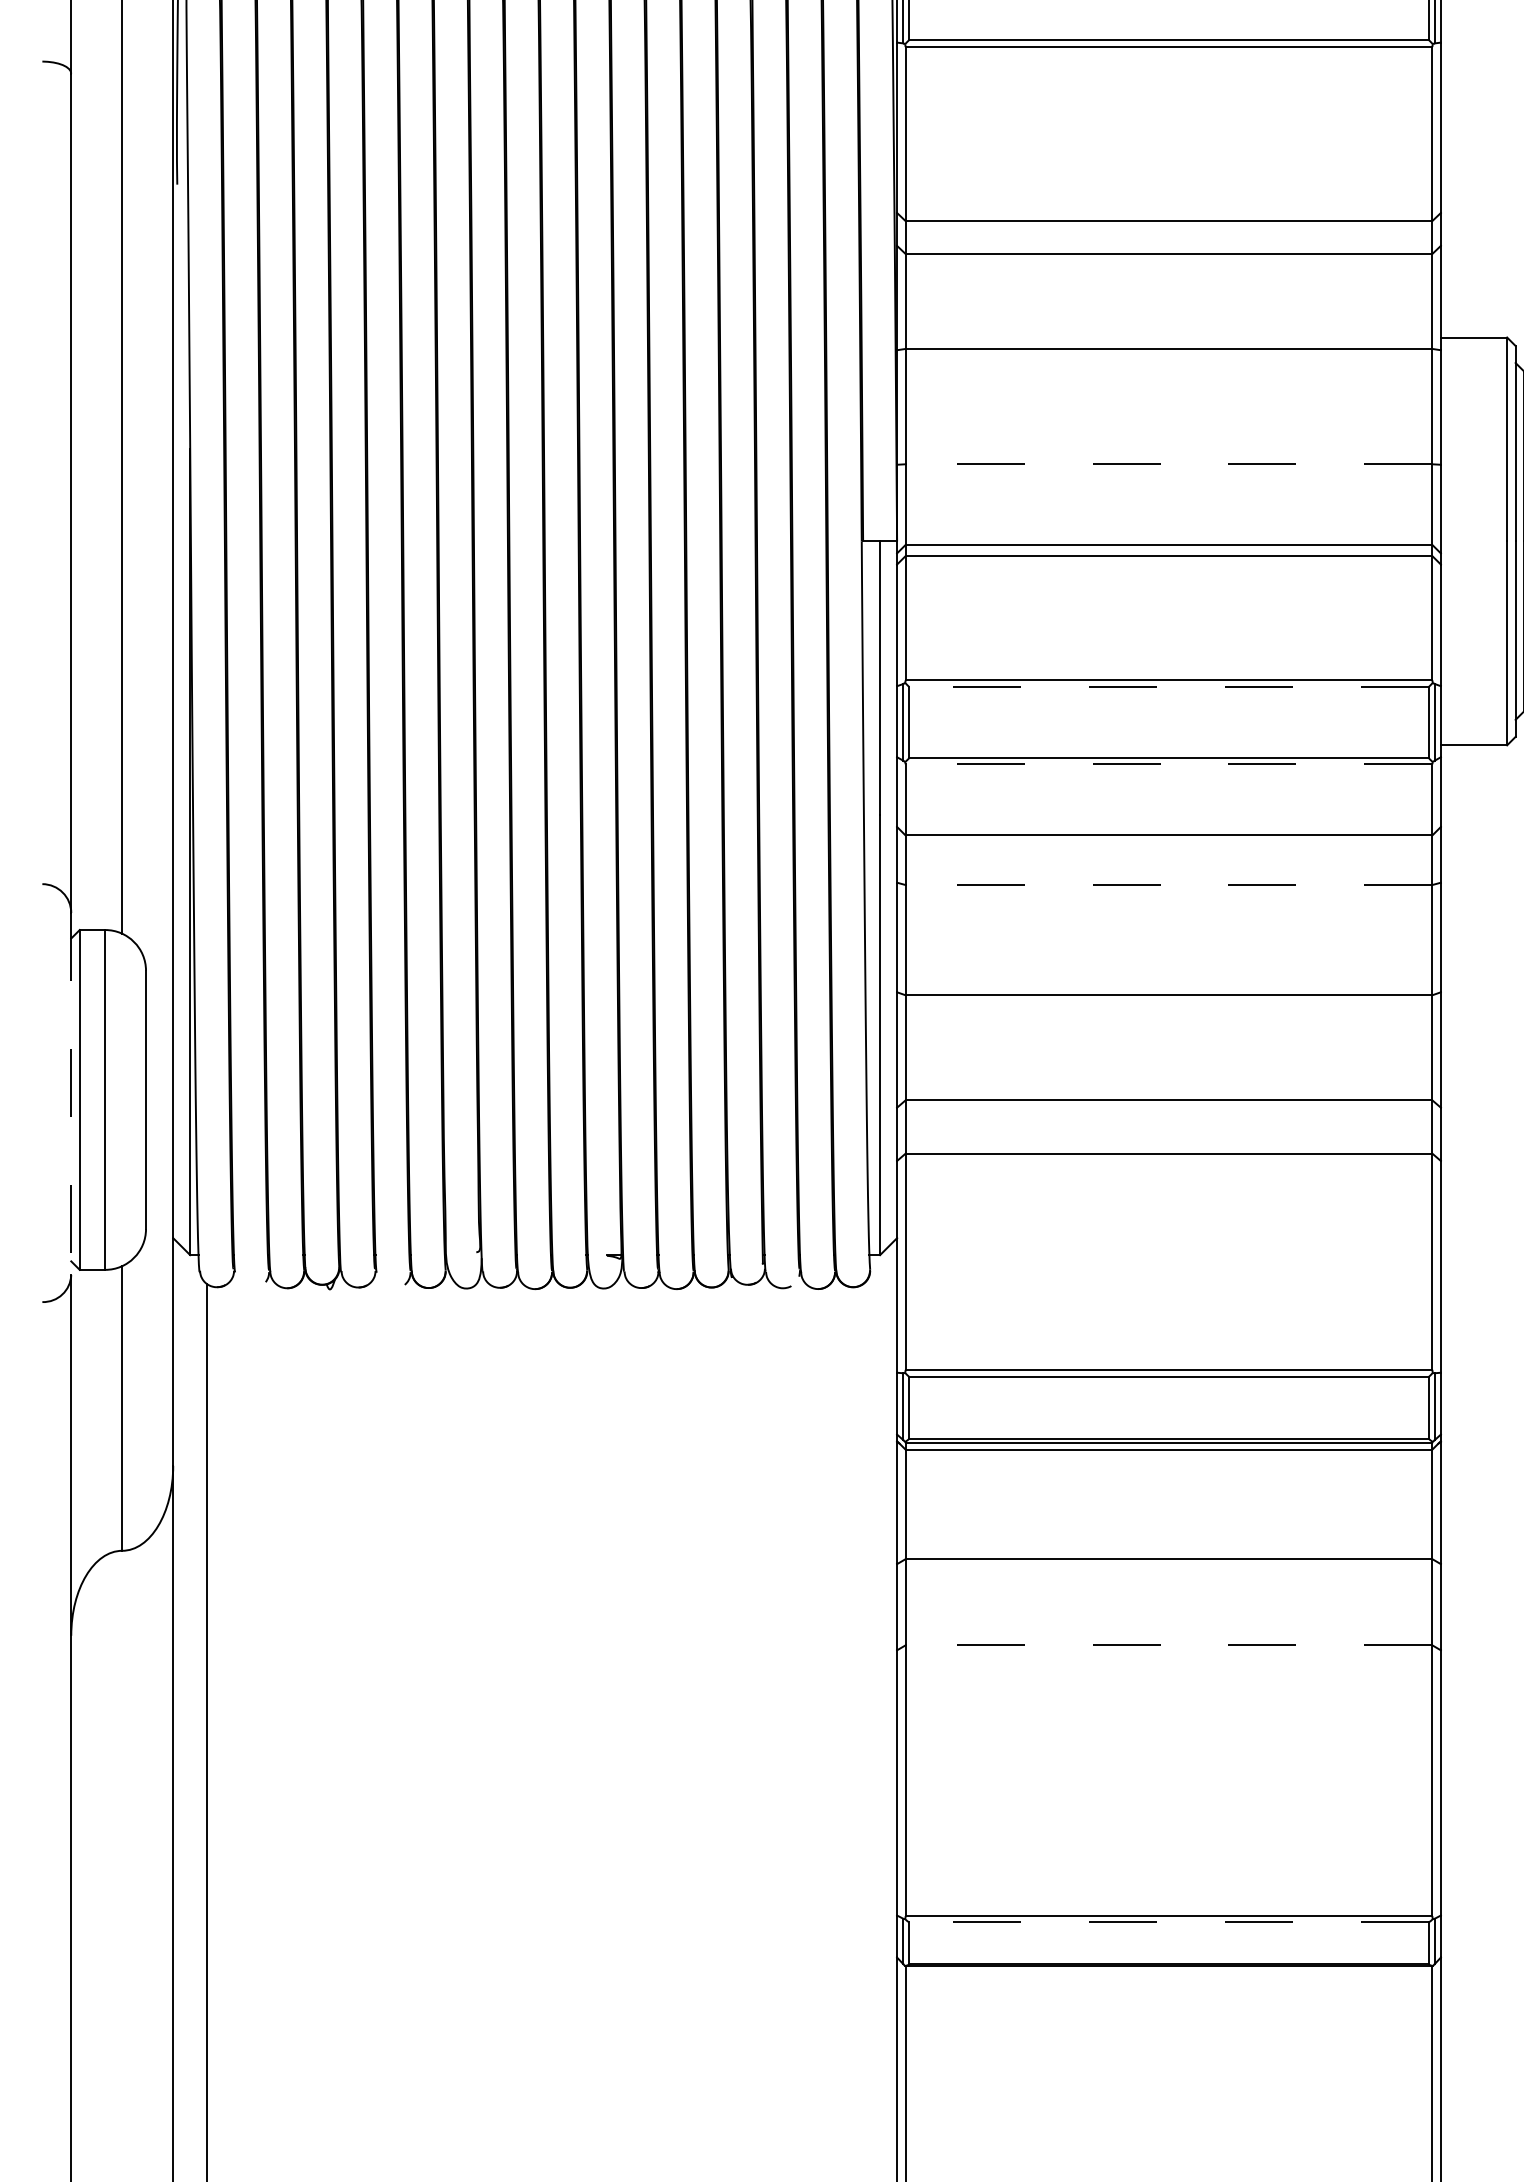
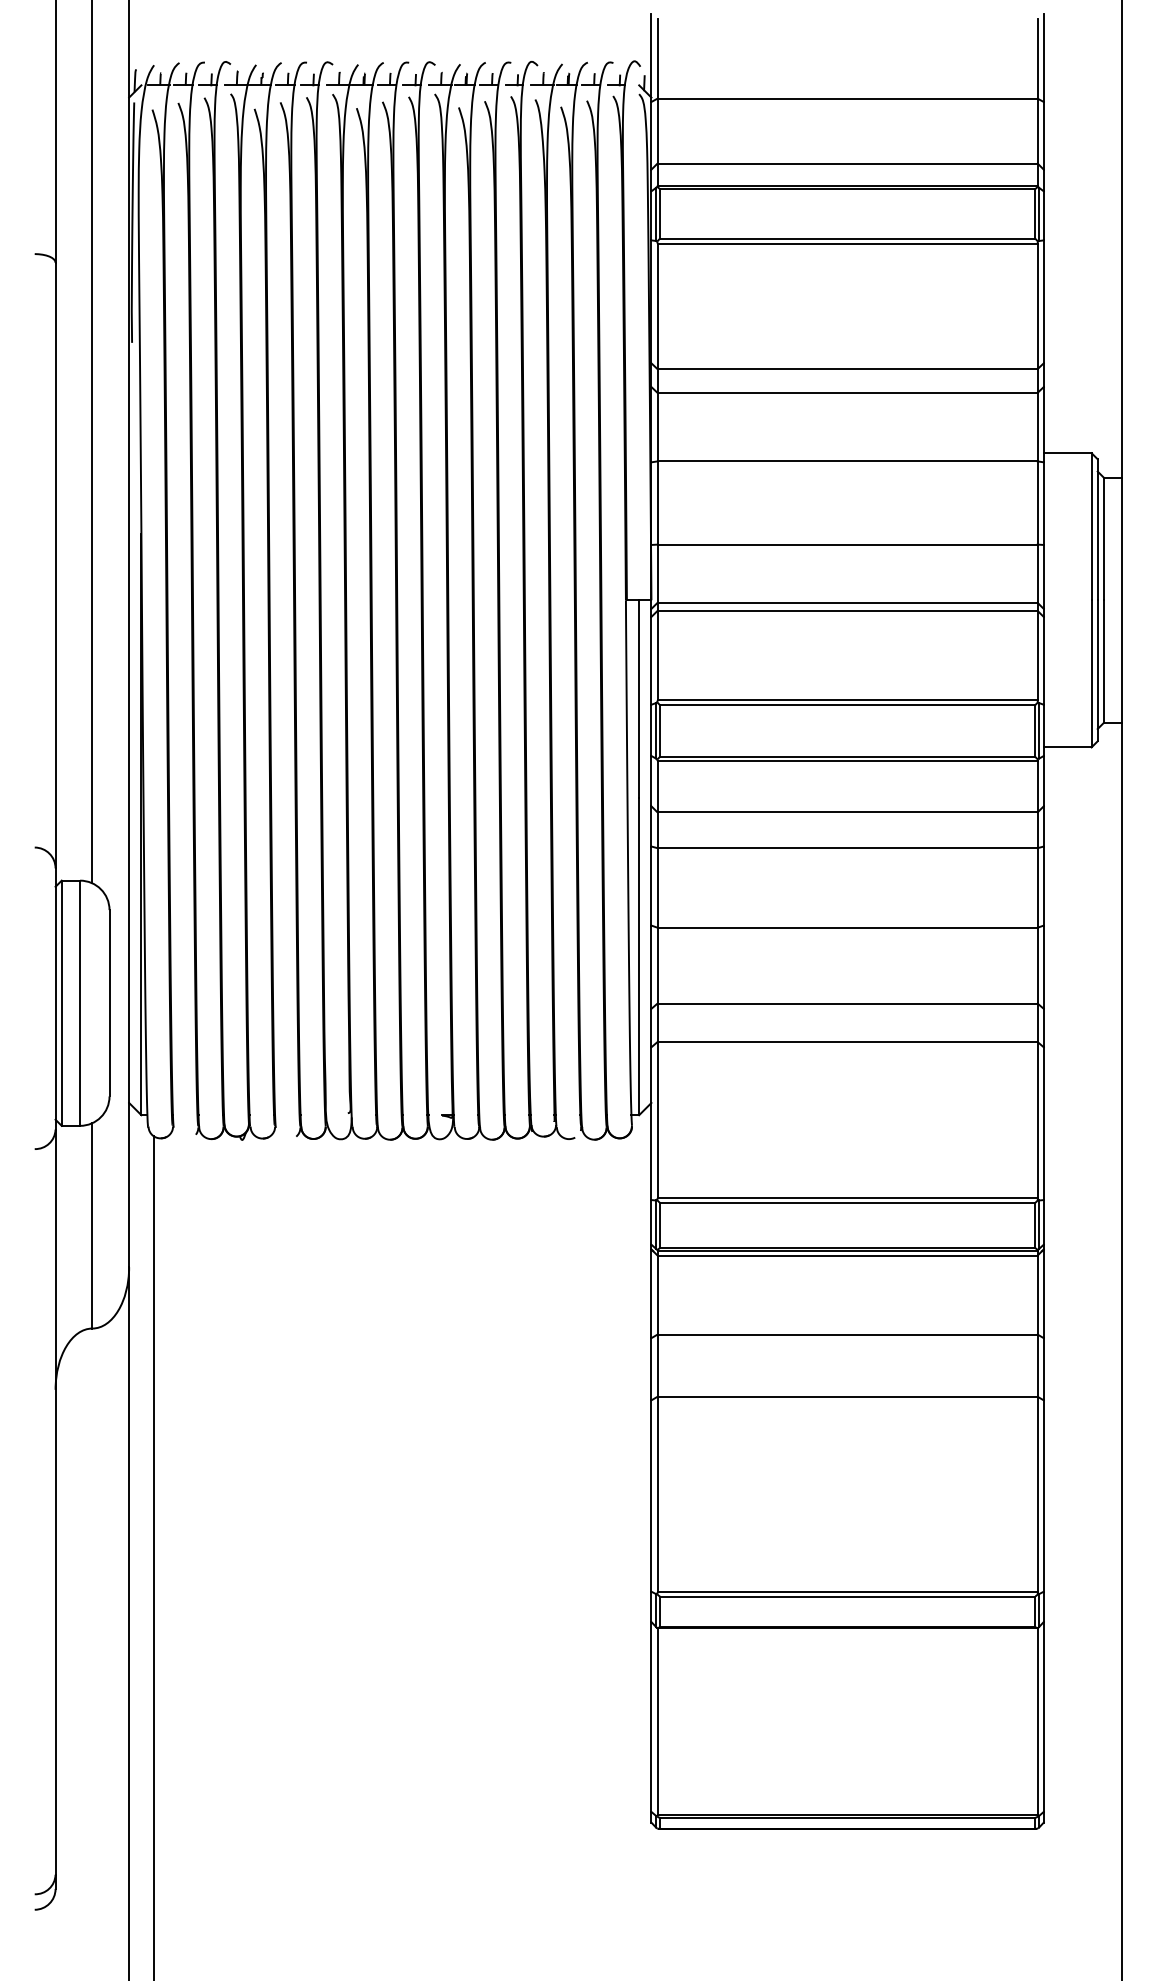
line: (1168, 464) -> (847, 544), dashed -> solid
line: (1168, 687) -> (847, 705), dashed -> solid
line: (1168, 764) -> (847, 761), dashed -> solid
line: (1168, 885) -> (847, 848), dashed -> solid
line: (71, 1093) -> (55, 998), dashed -> solid
line: (1168, 1644) -> (847, 1396), dashed -> solid
line: (1168, 1922) -> (847, 1596), dashed -> solid

